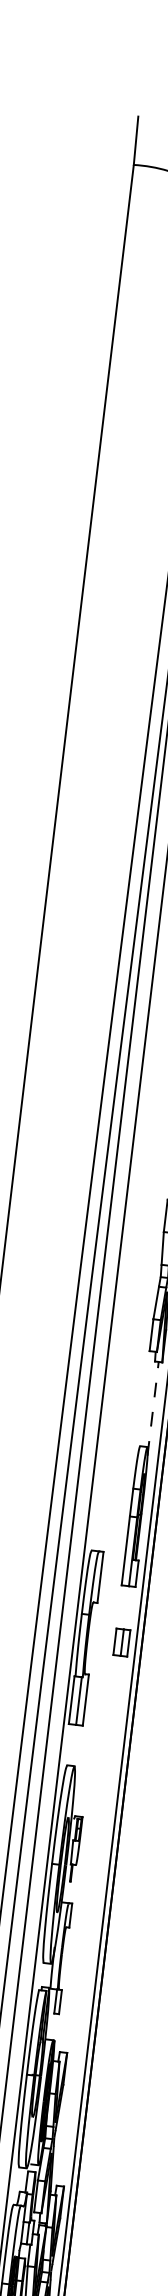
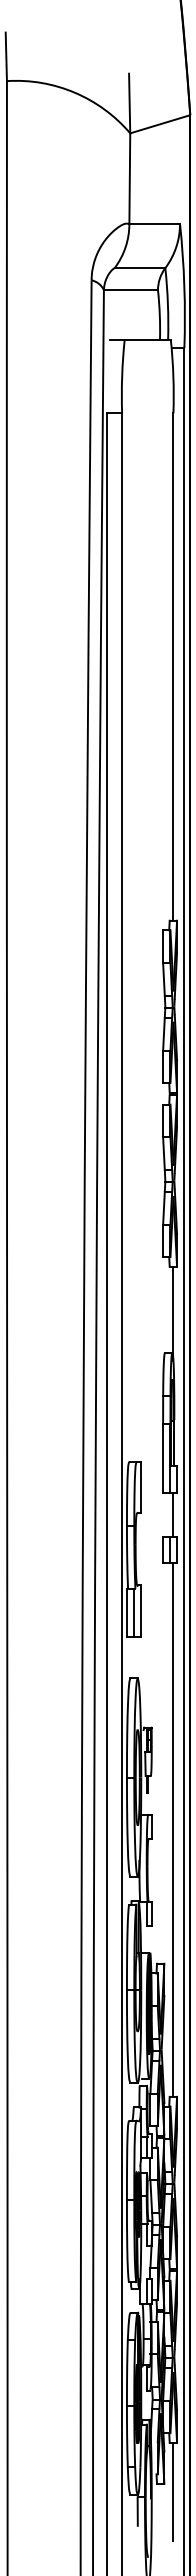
line: (153, 1408) -> (173, 1313), dashed -> solid
line: (129, 1607) -> (173, 1514), added
line: (92, 1920) -> (173, 1829), added

